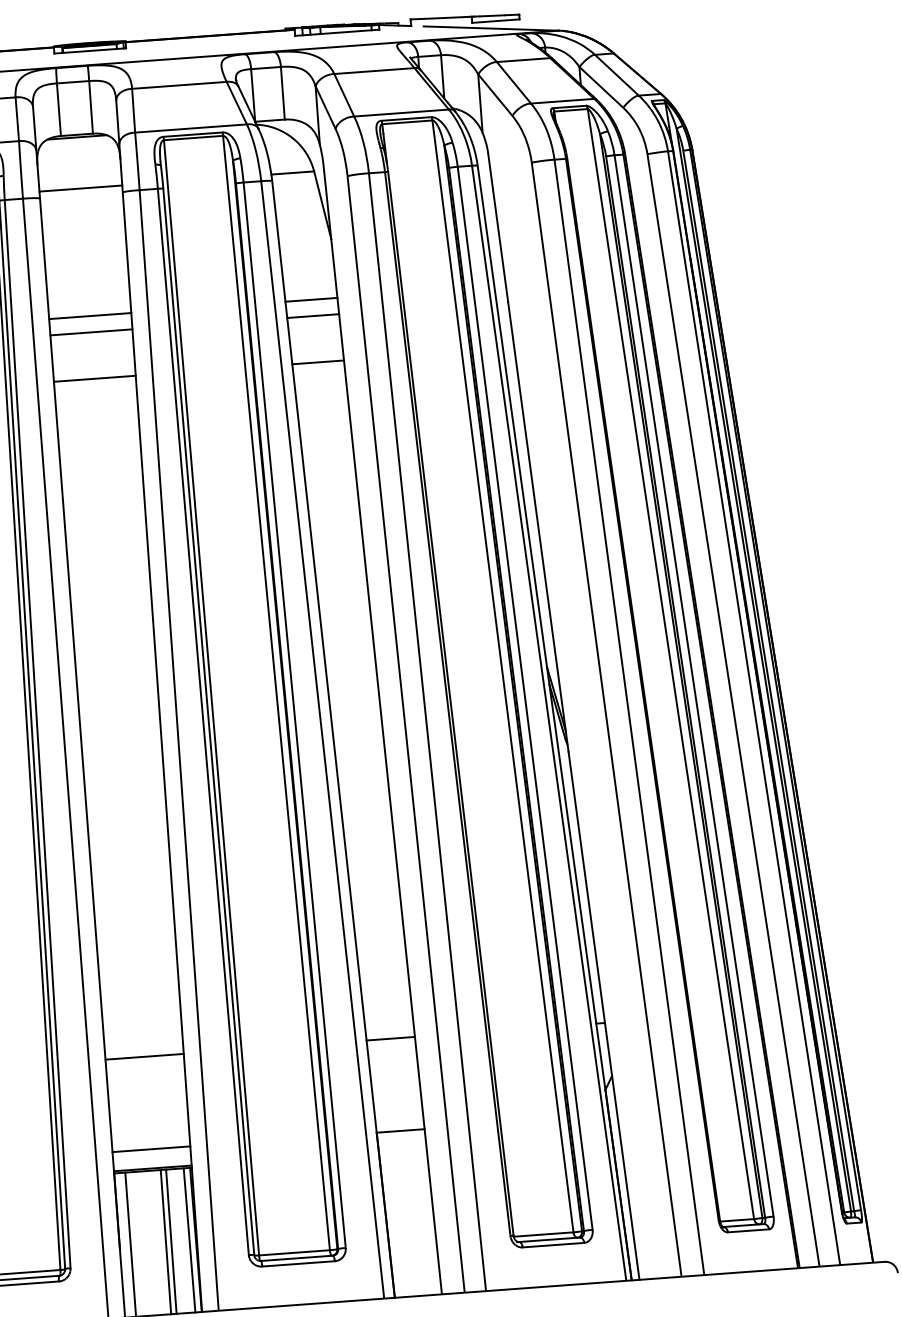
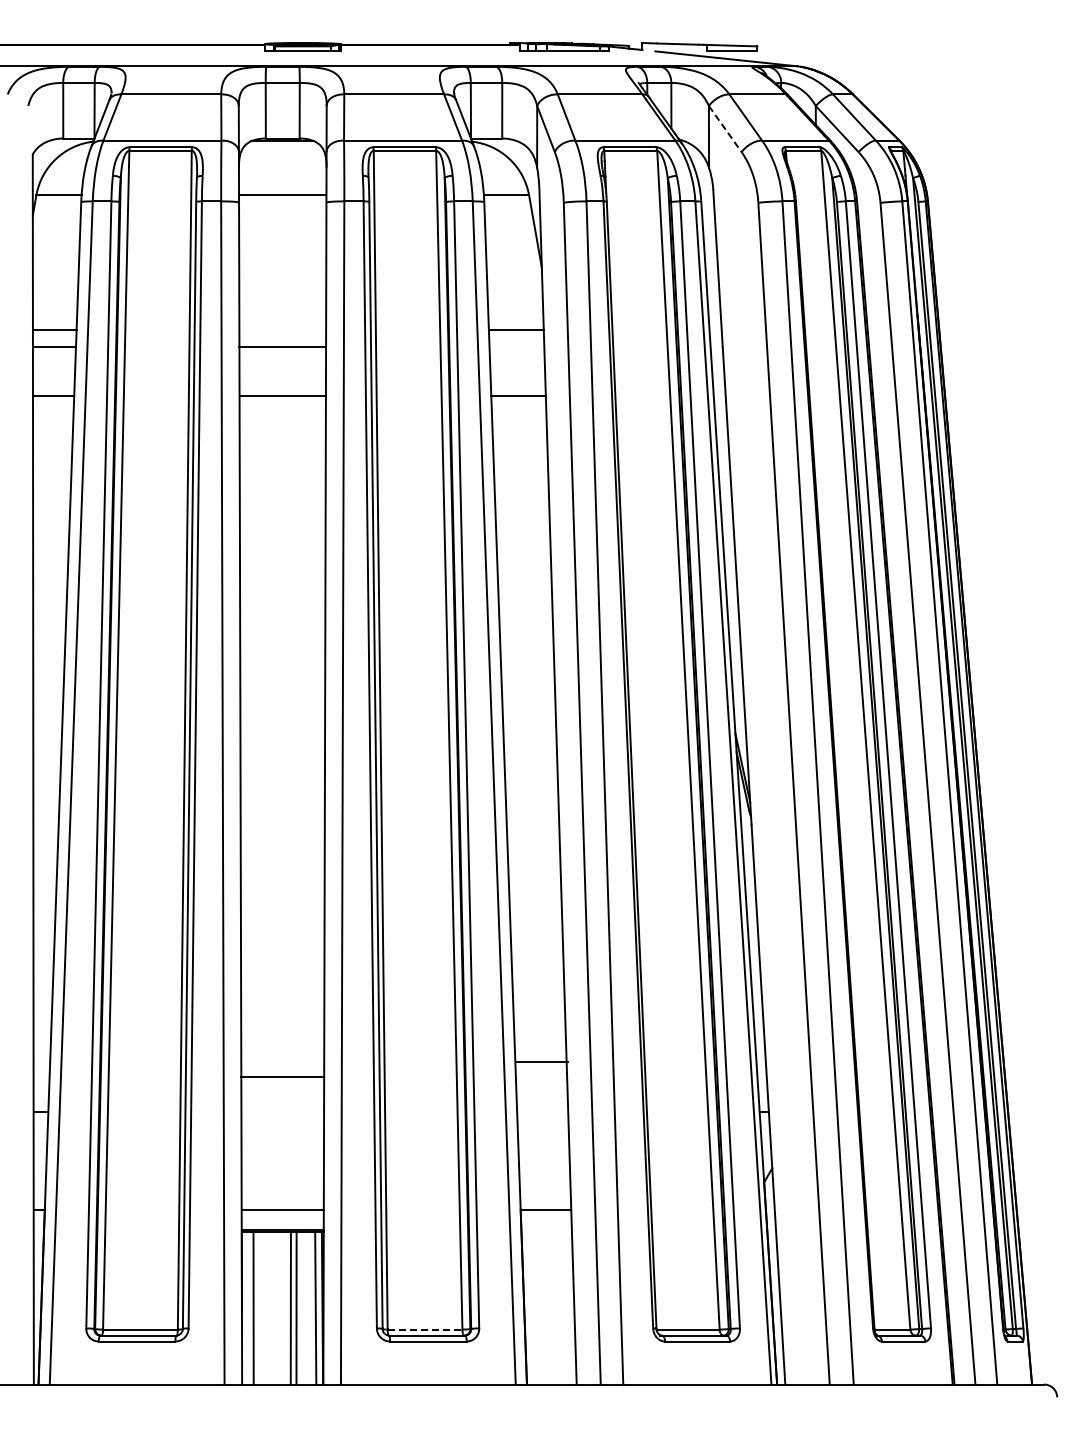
line: (495, 95) -> (725, 129), solid -> dashed
line: (89, 315) -> (282, 329), removed
line: (312, 316) -> (516, 347), removed
line: (390, 1039) -> (542, 1062), moved
line: (144, 1057) -> (282, 1077), moved
line: (294, 1252) -> (425, 1329), solid -> dashed

